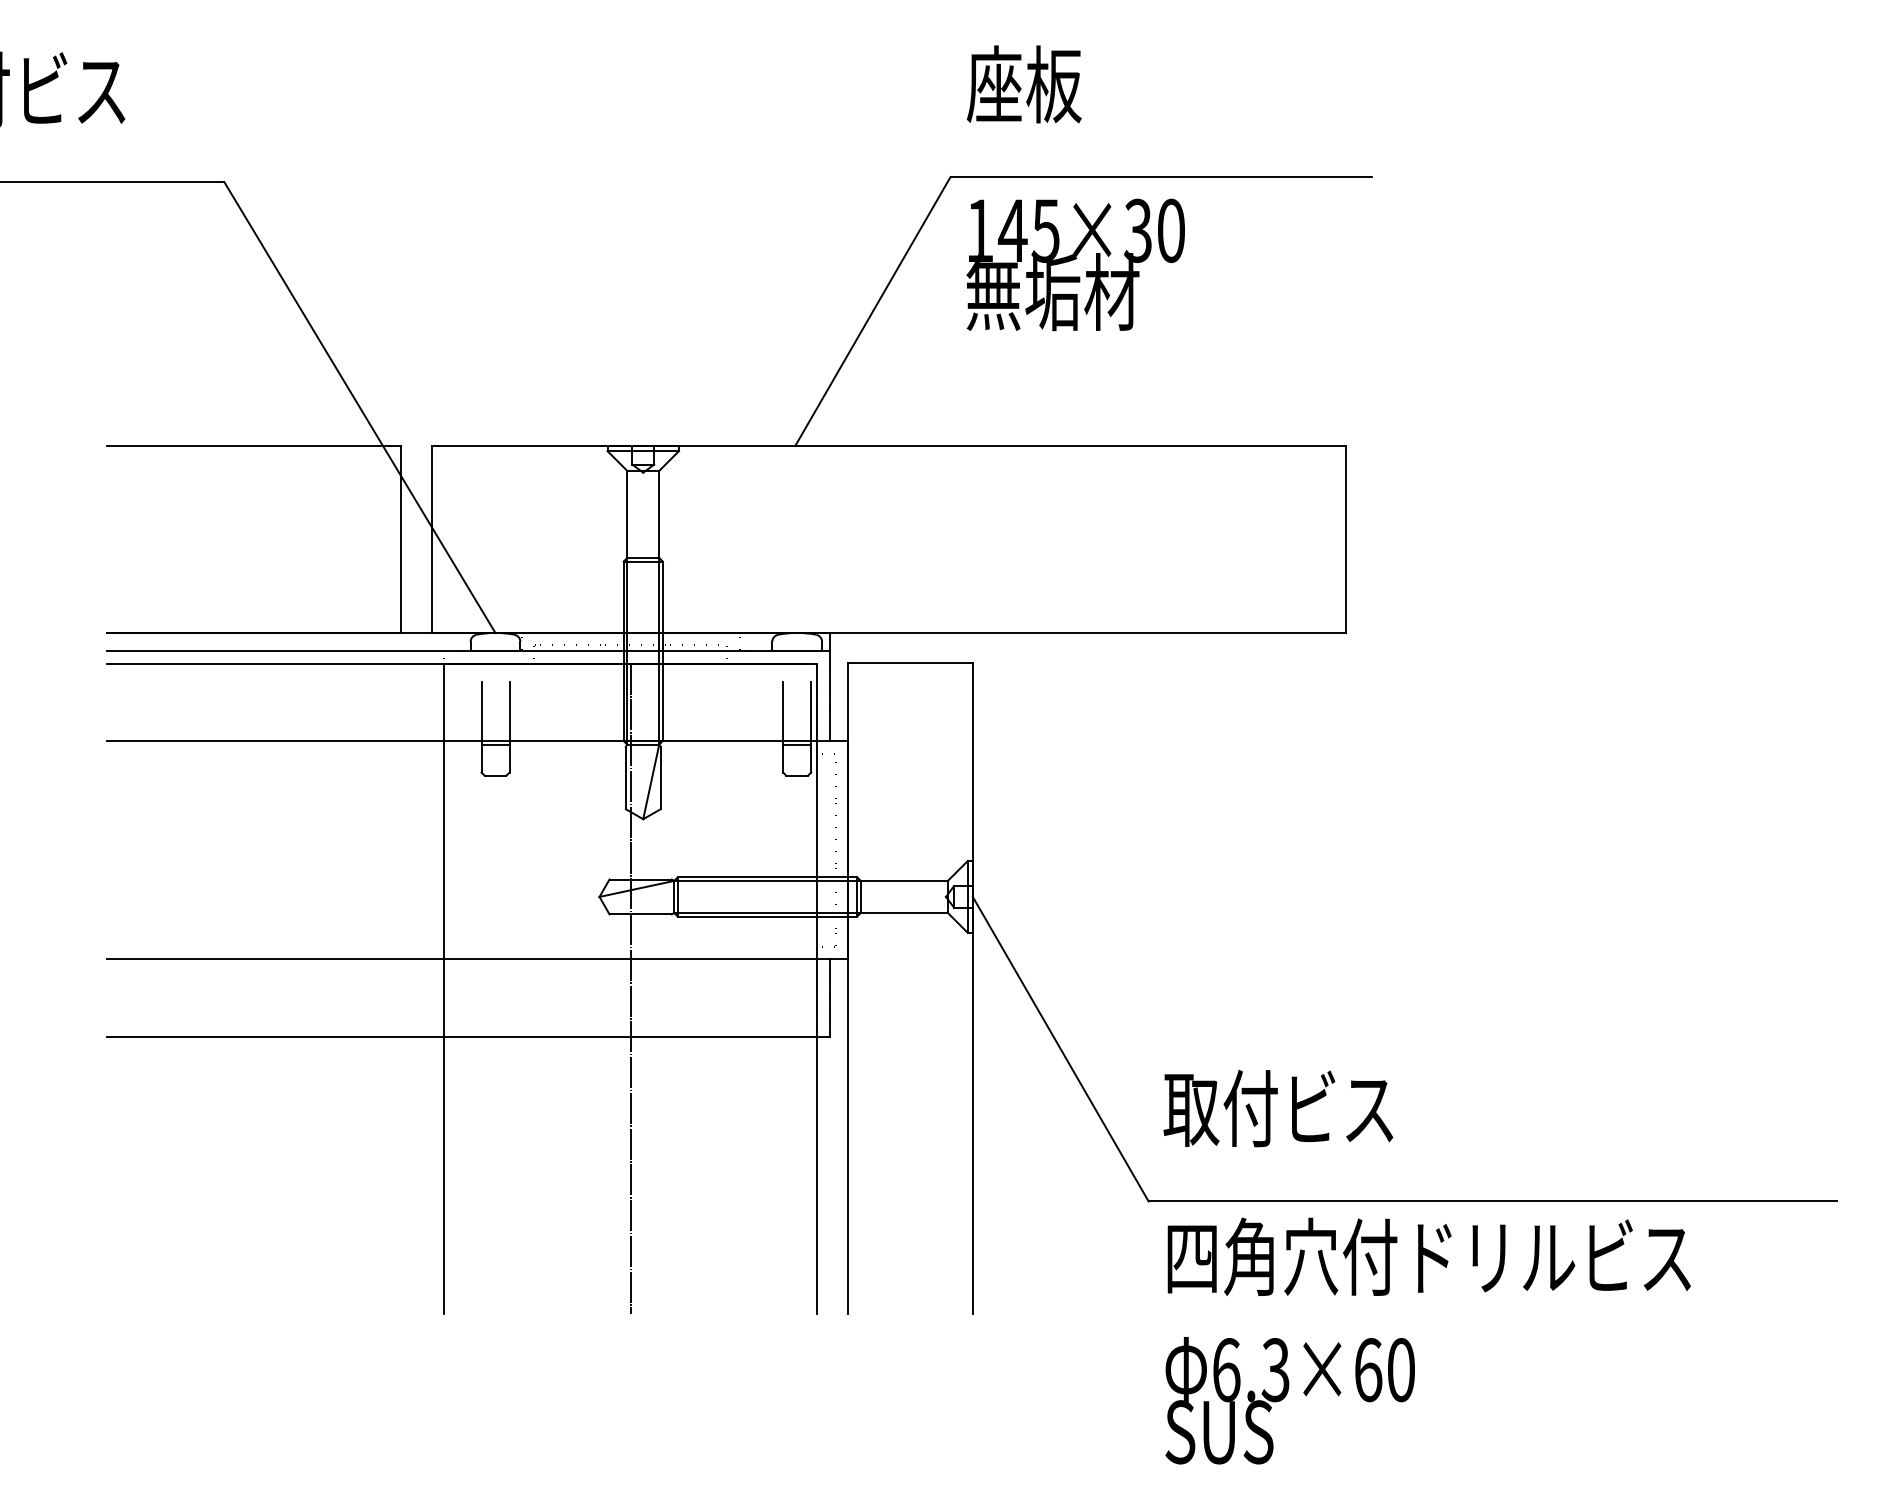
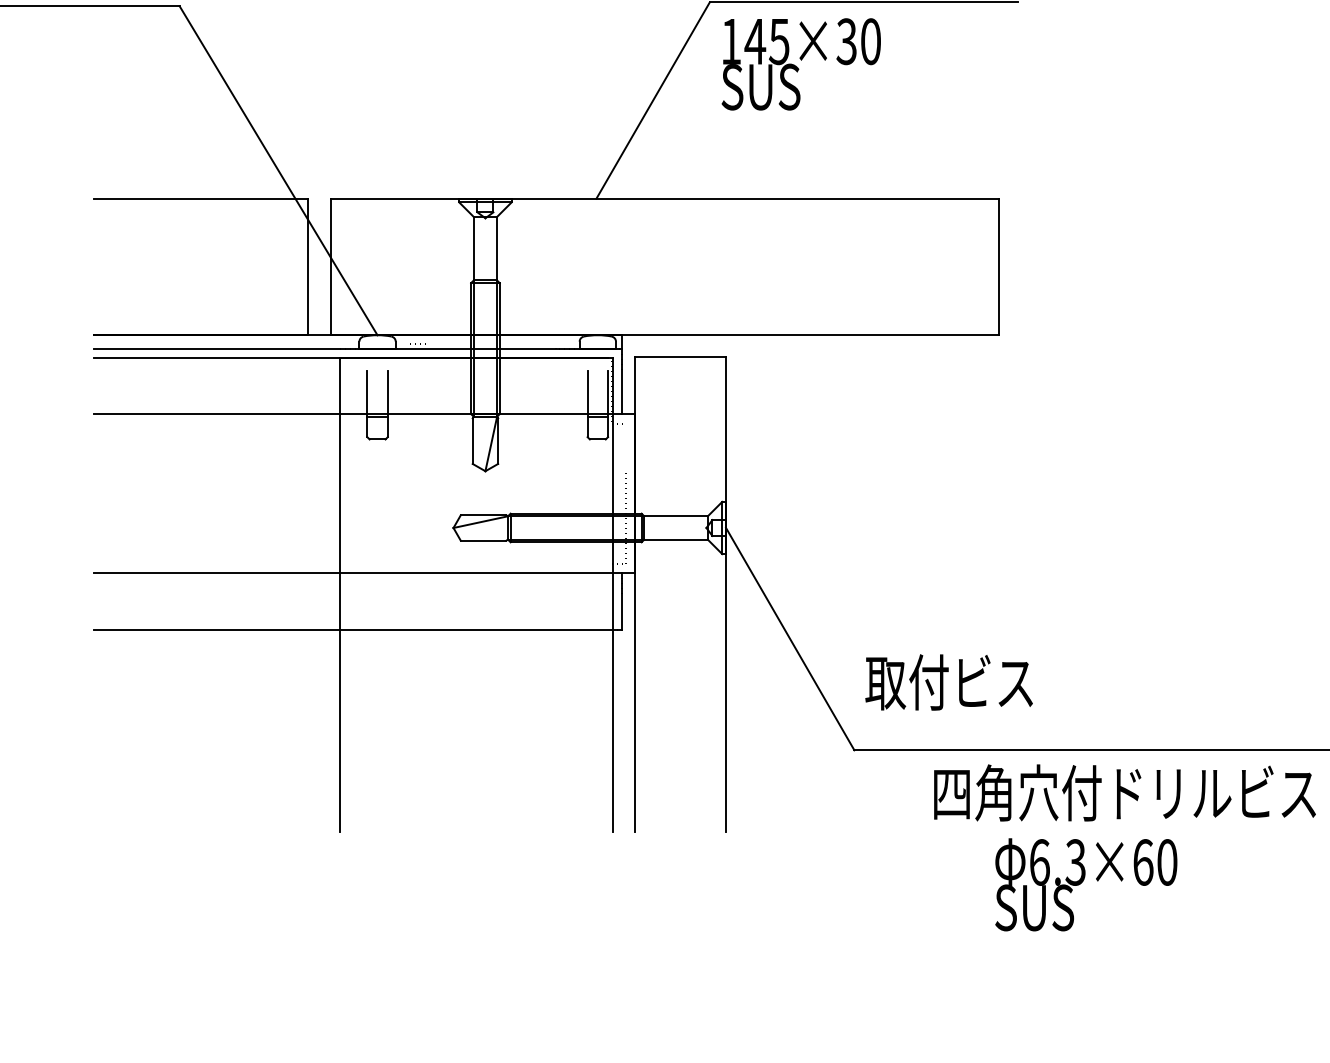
text: (1052, 292) -> (784, 86), 無垢材 -> SUS
line: (630, 988) -> (476, 594), removed
text: (1428, 1256) -> (1124, 792), moved
text: (1289, 1400) -> (1085, 884), moved

